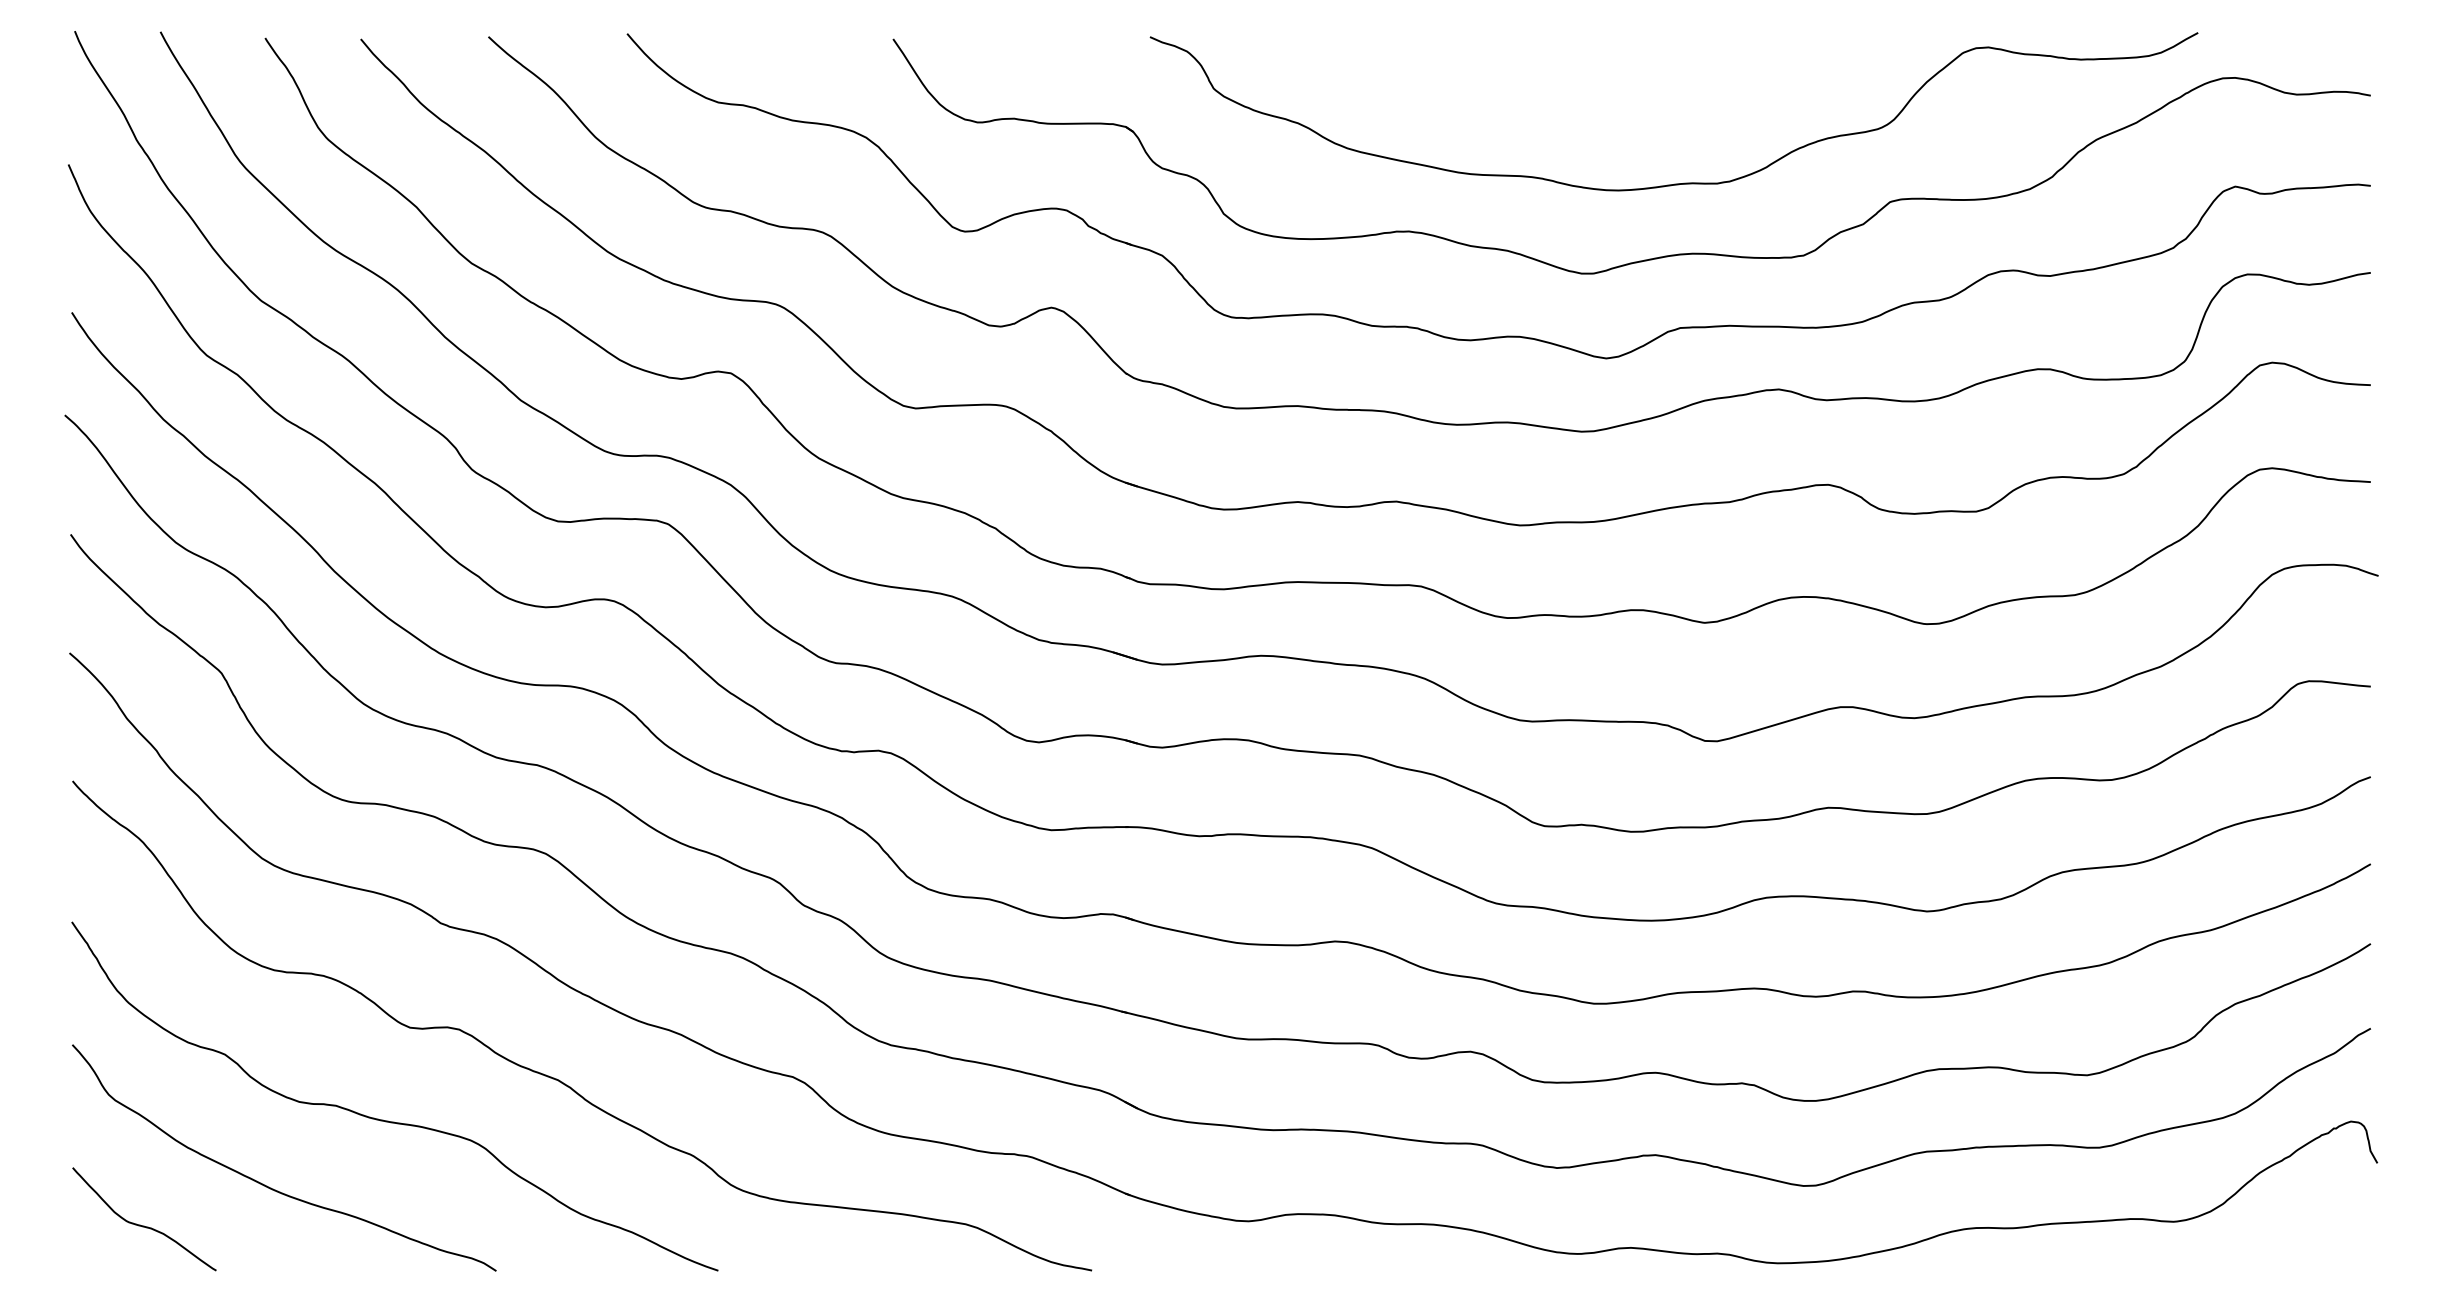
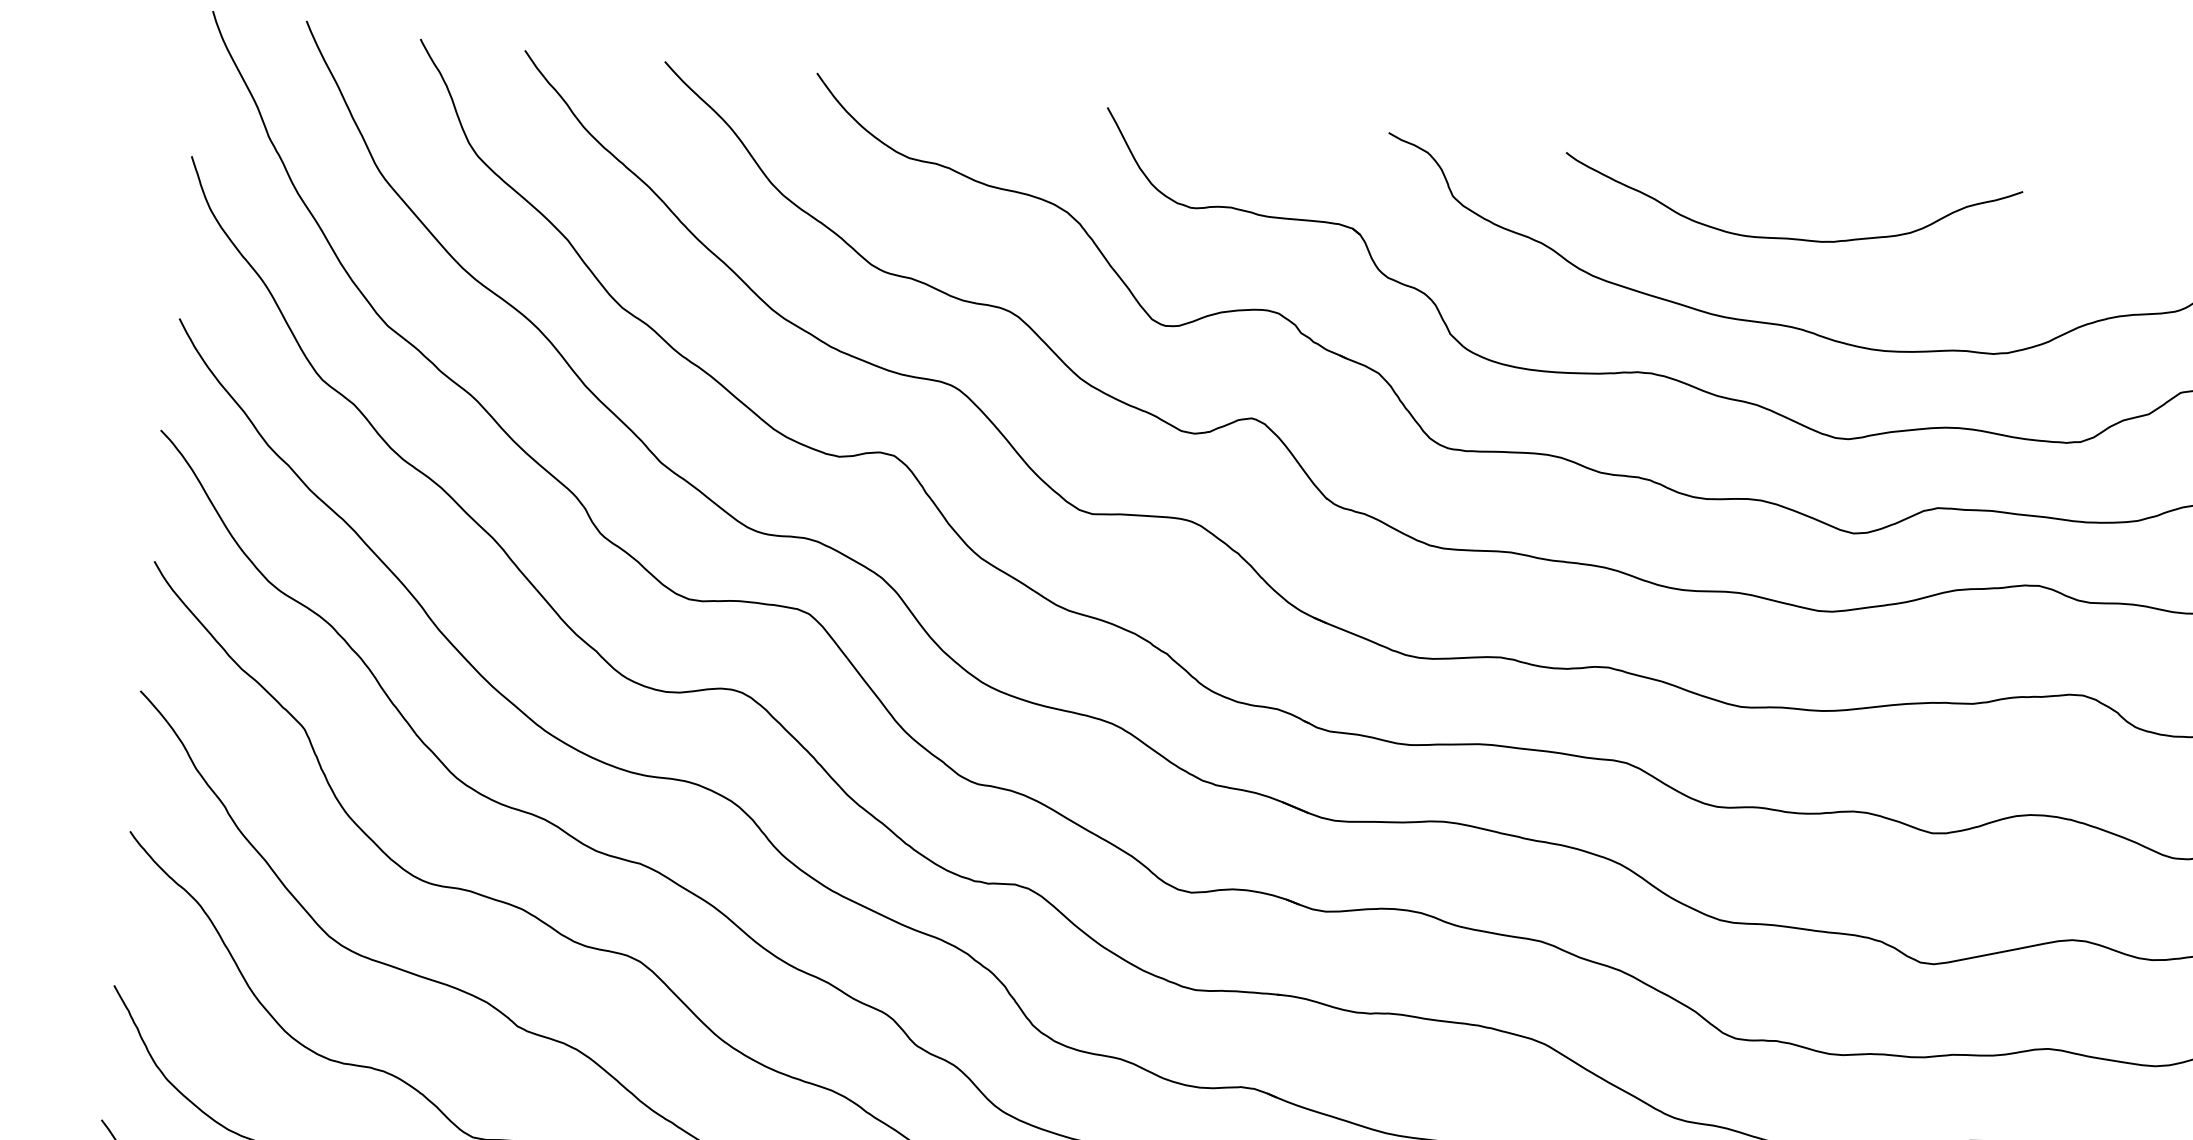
curve: (1520, 96) -> (1787, 237), added

